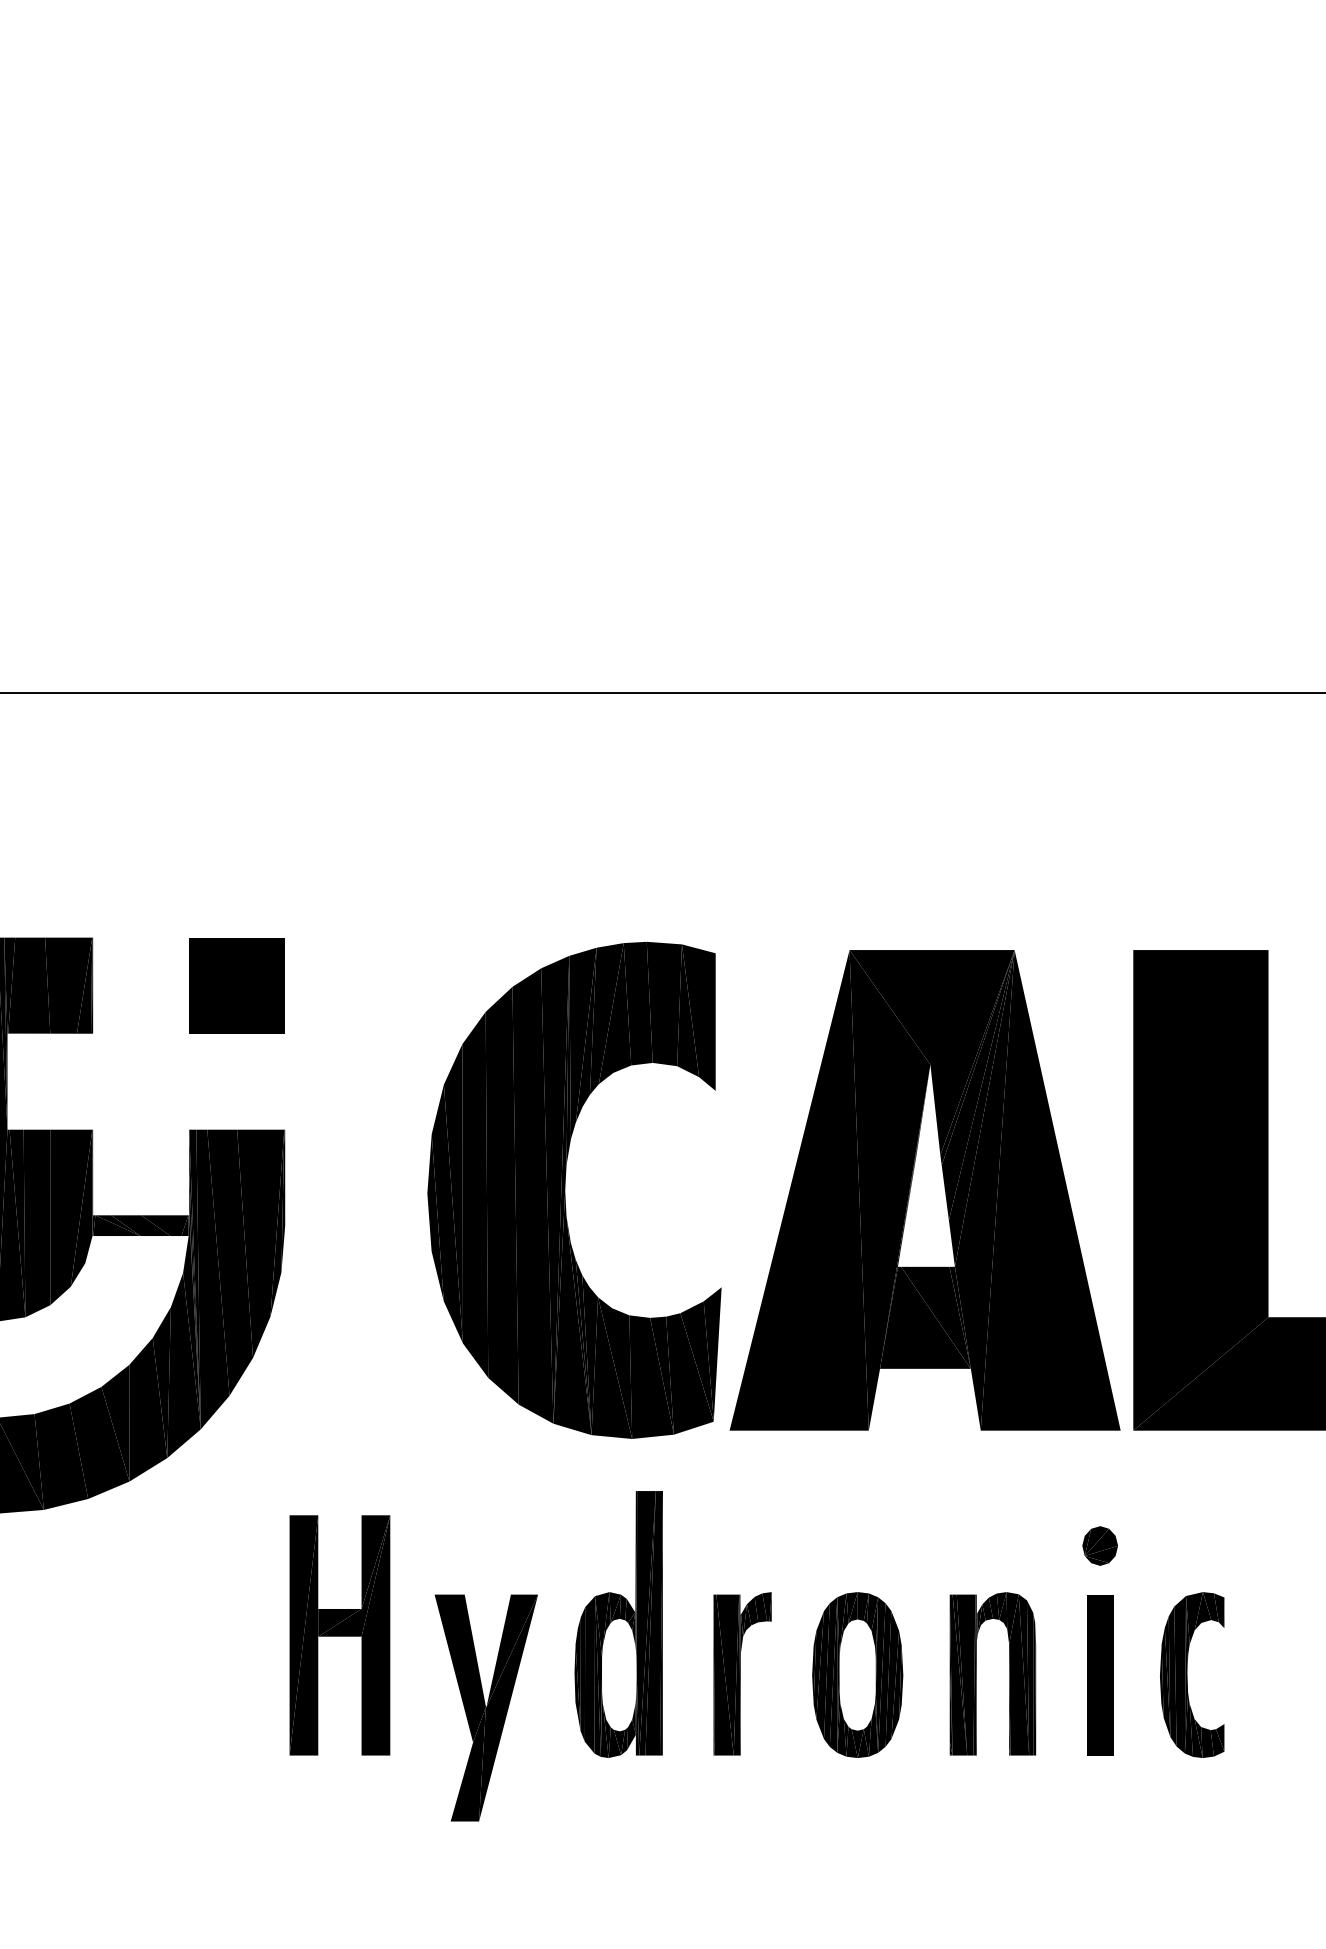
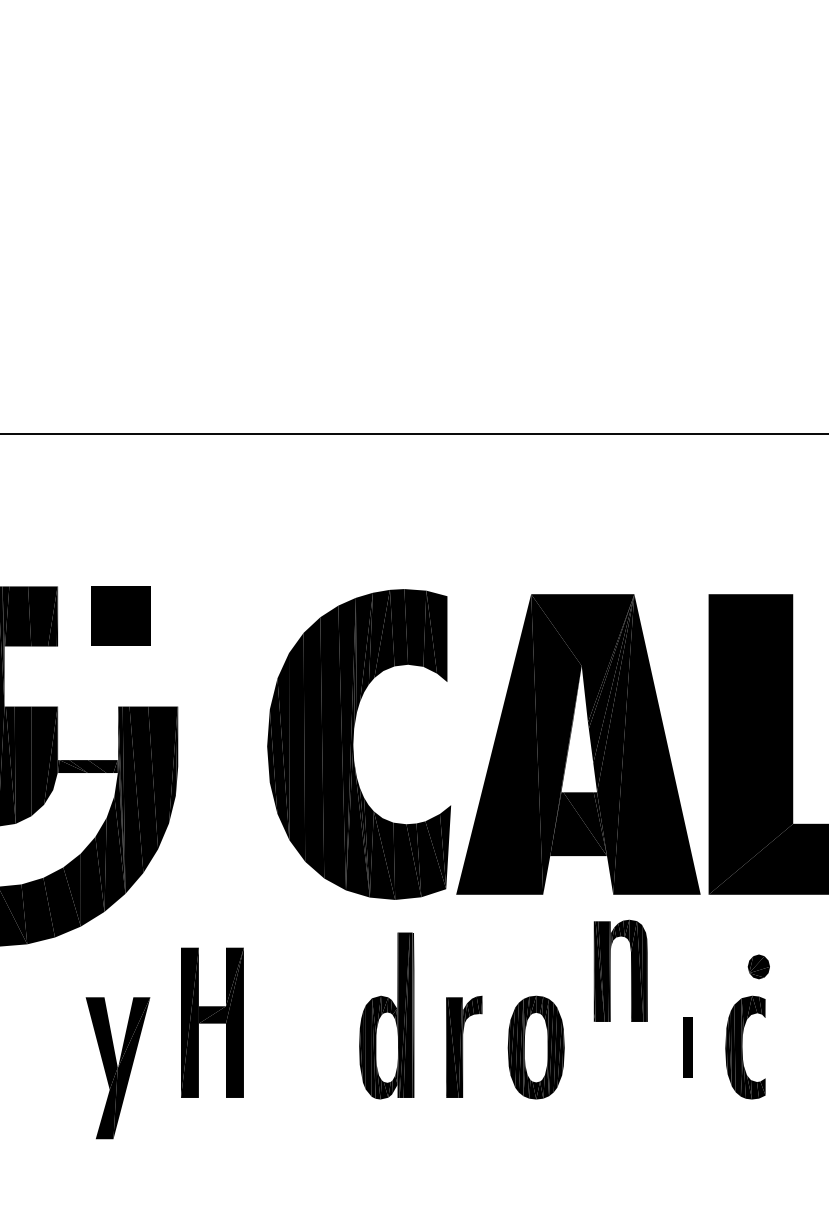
part: (236, 984) -> (120, 615), moved
part: (1099, 1545) -> (758, 966), moved
part: (976, 1673) -> (610, 970), moved
part: (1099, 1674) -> (687, 1047), size x0.6
part: (485, 1708) -> (117, 1068), moved

